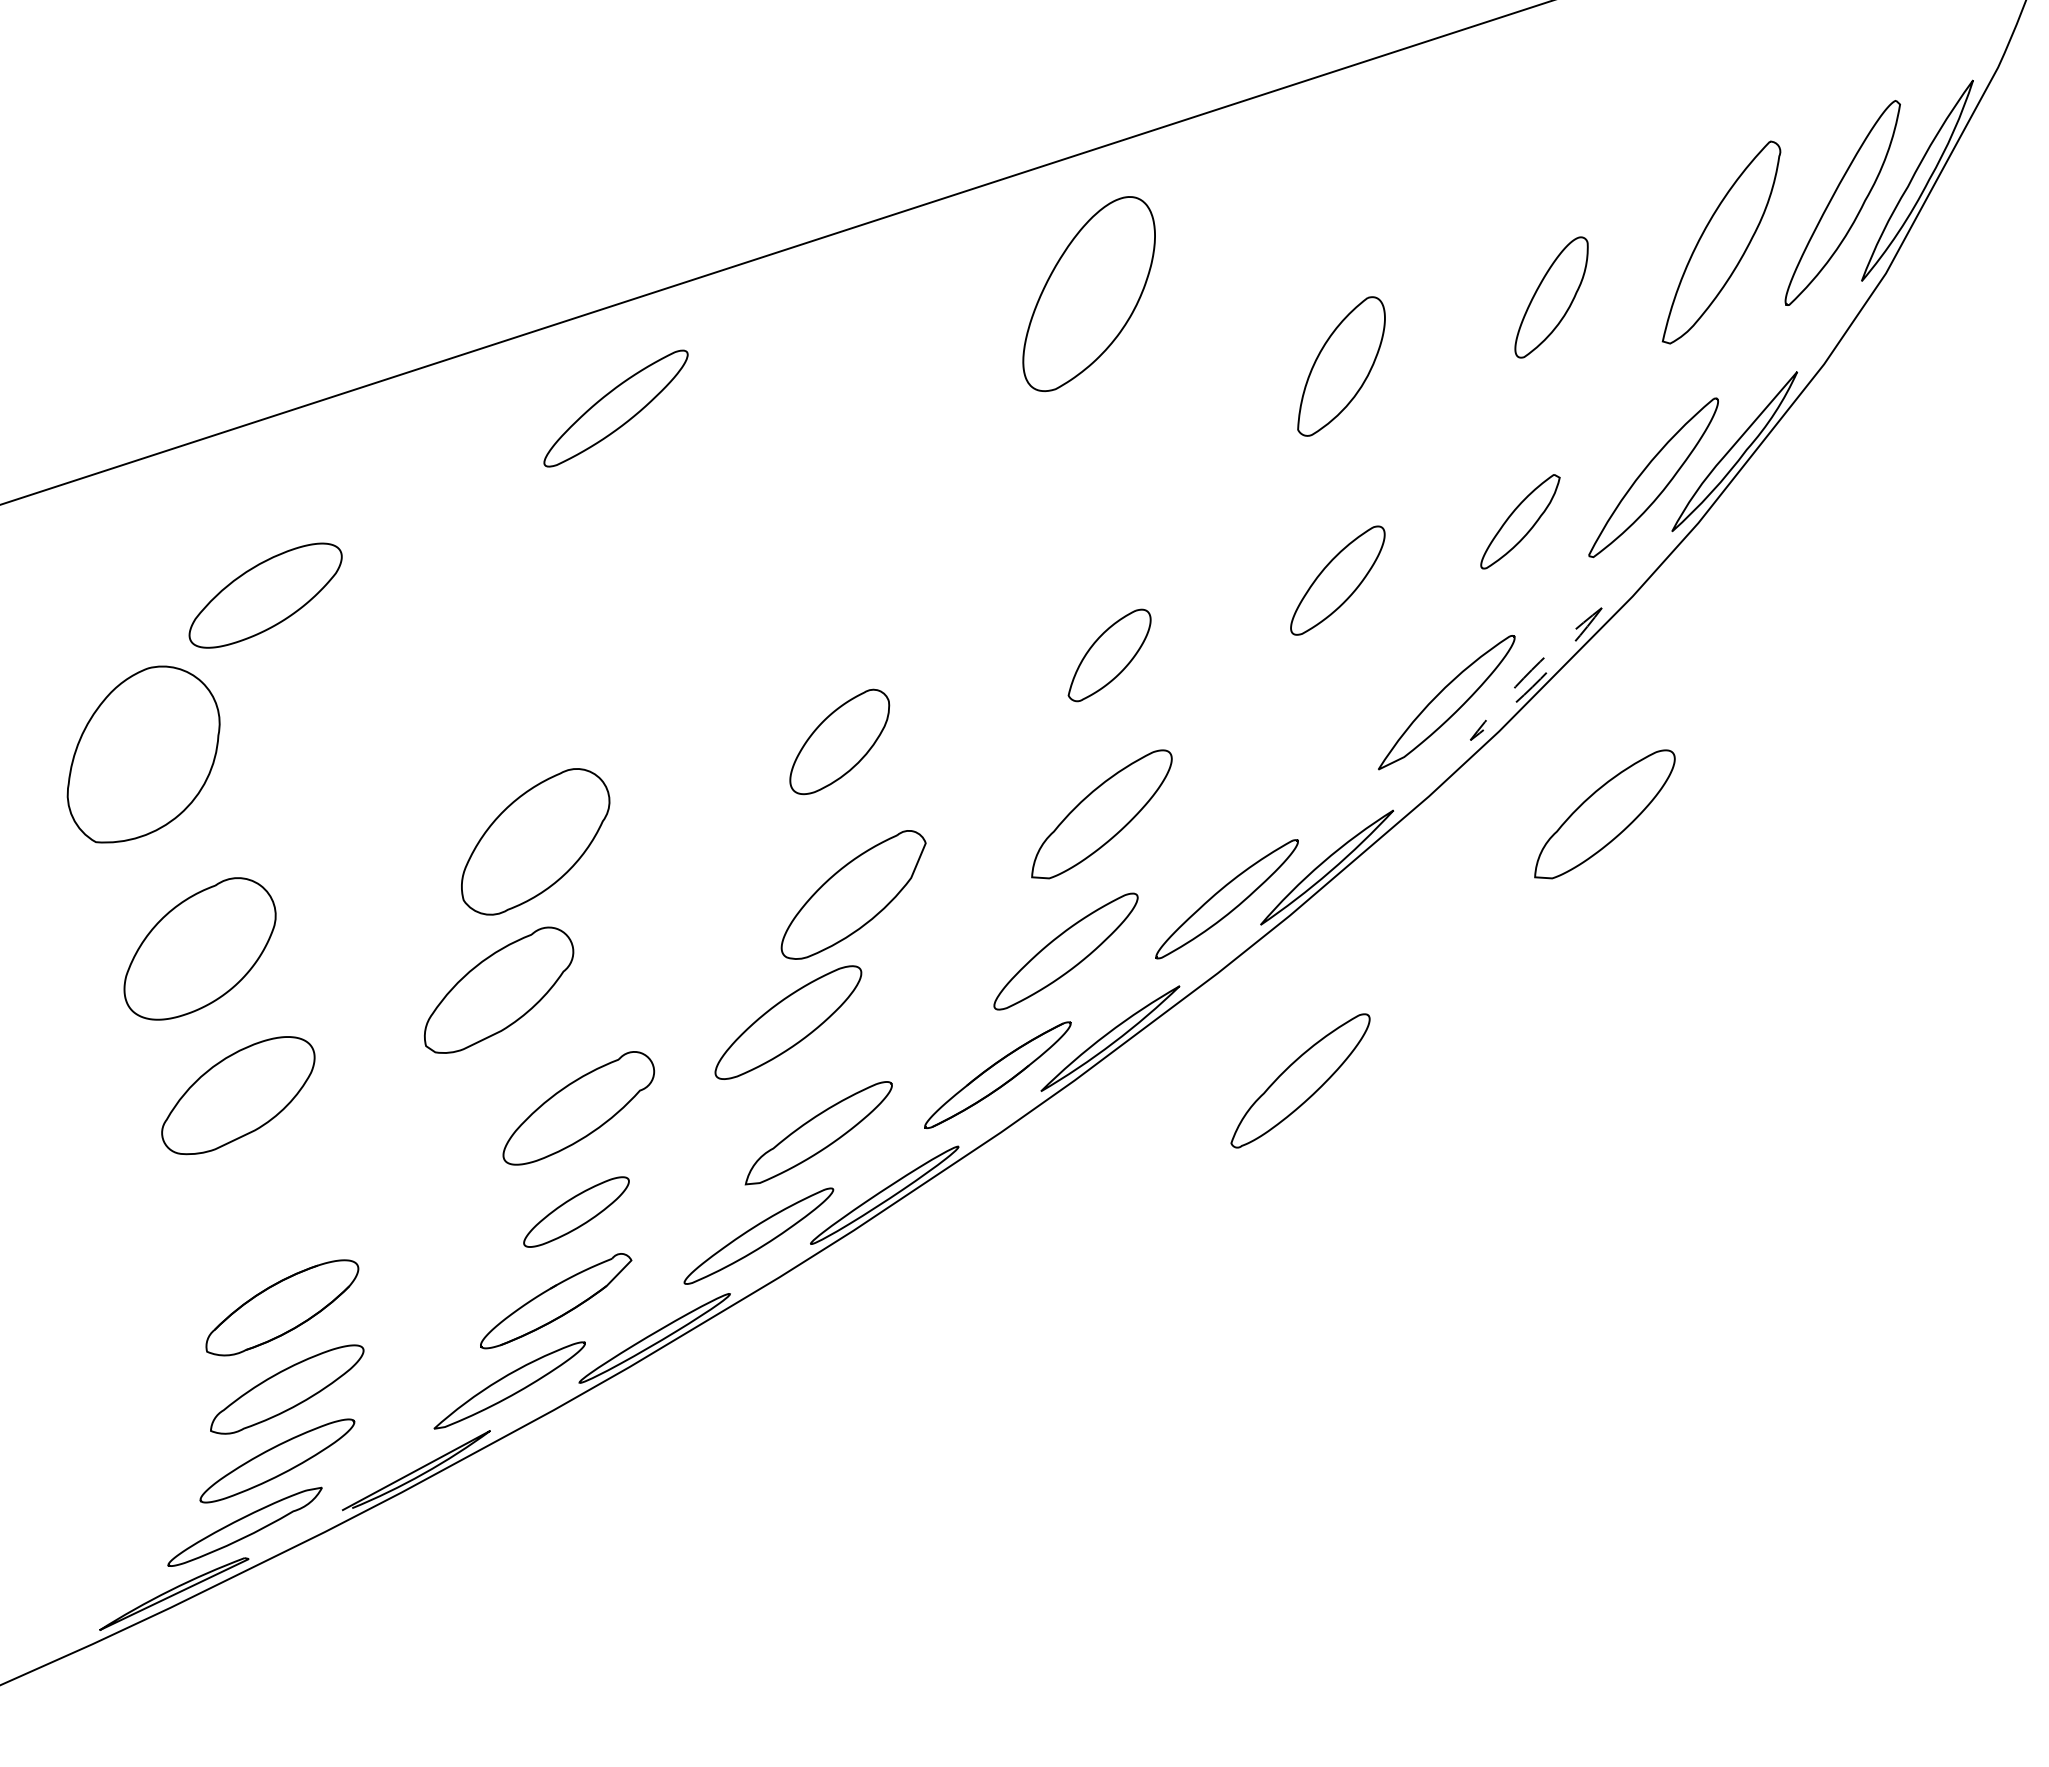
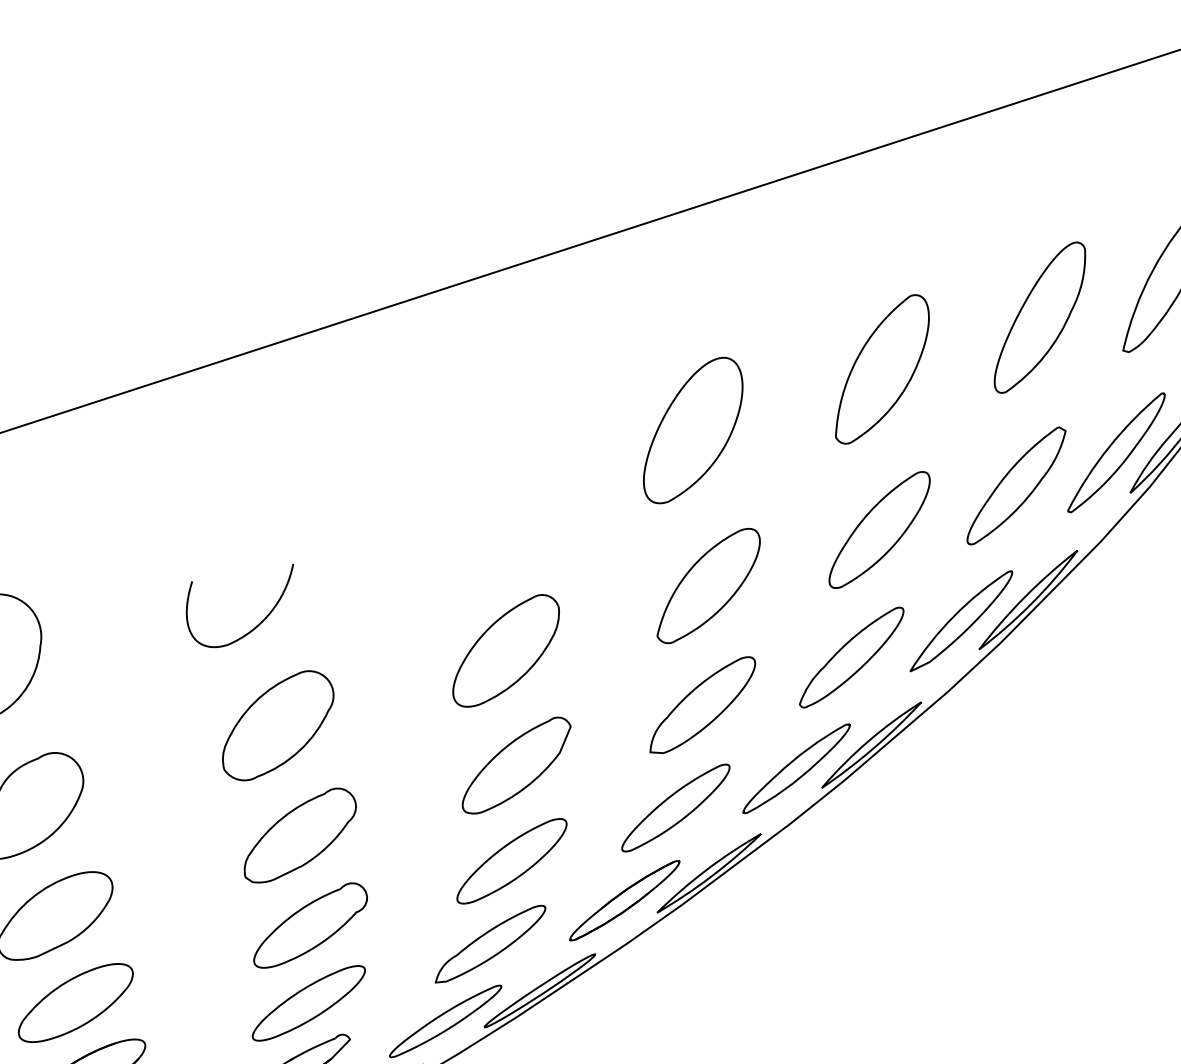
part: (1088, 294) -> (692, 430), moved
part: (1551, 297) -> (1039, 317), size x1.67
part: (1341, 366) -> (882, 369), size x1.43
part: (615, 408) -> (338, 400), removed
part: (1520, 521) -> (1016, 485), size x1.67
part: (1337, 580) -> (879, 529), size x1.43
part: (265, 595) -> (75, 1002), moved
part: (1109, 655) -> (708, 586), size x1.67
curve: (505, 709) -> (255, 626), added
line: (1470, 740) -> (979, 649), dashed -> solid
part: (839, 741) -> (506, 650), size x1.43
part: (1604, 814) -> (1079, 705), removed
part: (499, 989) -> (300, 834), moved
part: (788, 1022) -> (512, 861), moved
part: (1300, 1080) -> (851, 657), moved
part: (576, 1211) -> (308, 1002), size x1.43

